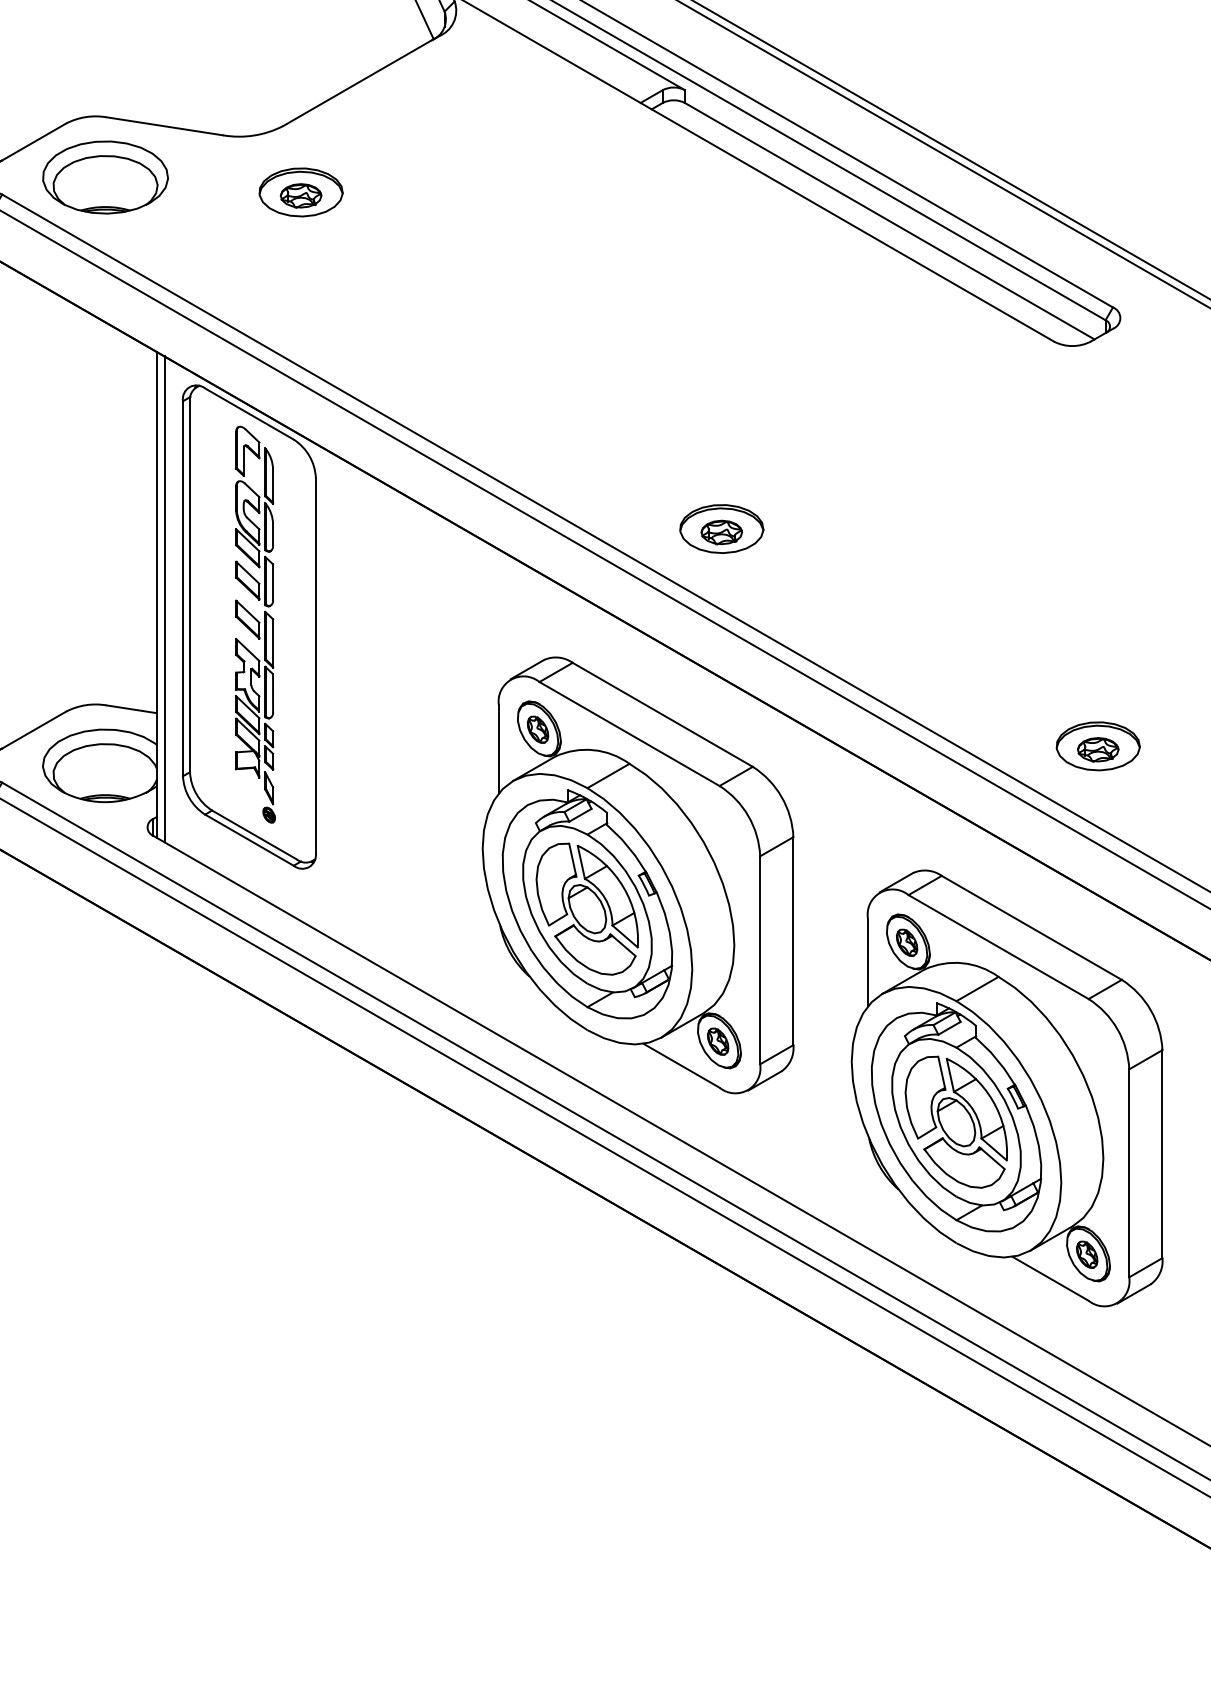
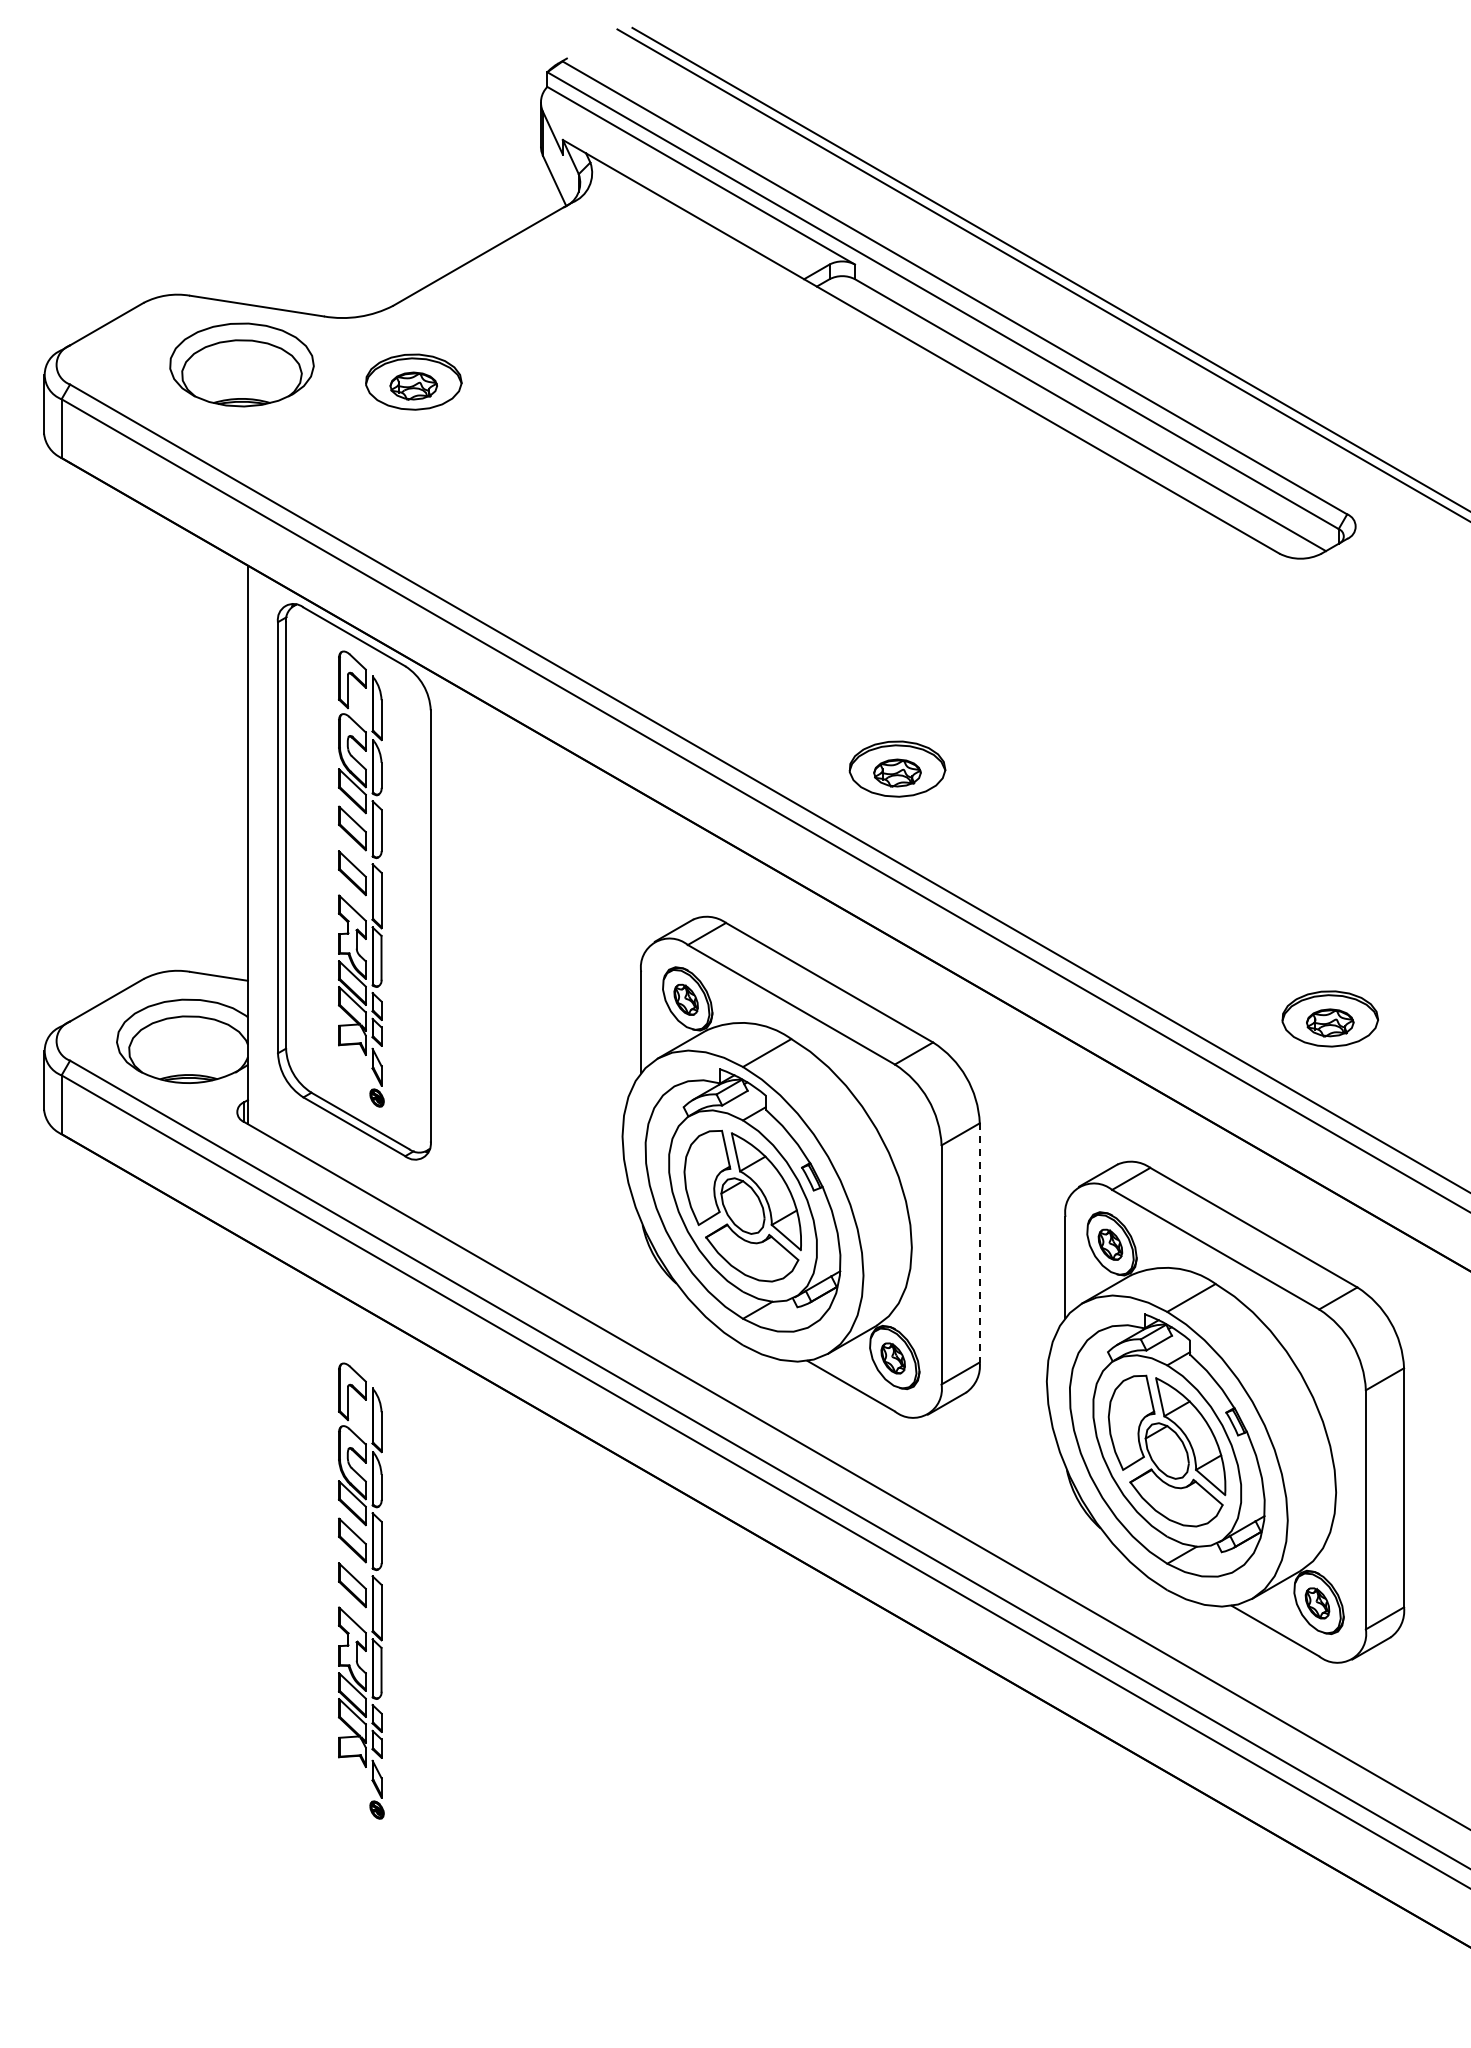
part: (105, 177) -> (241, 364), moved
line: (164, 598) -> (256, 849), removed
line: (793, 940) -> (979, 1242), solid -> dashed
part: (255, 1243) -> (361, 1590), added

